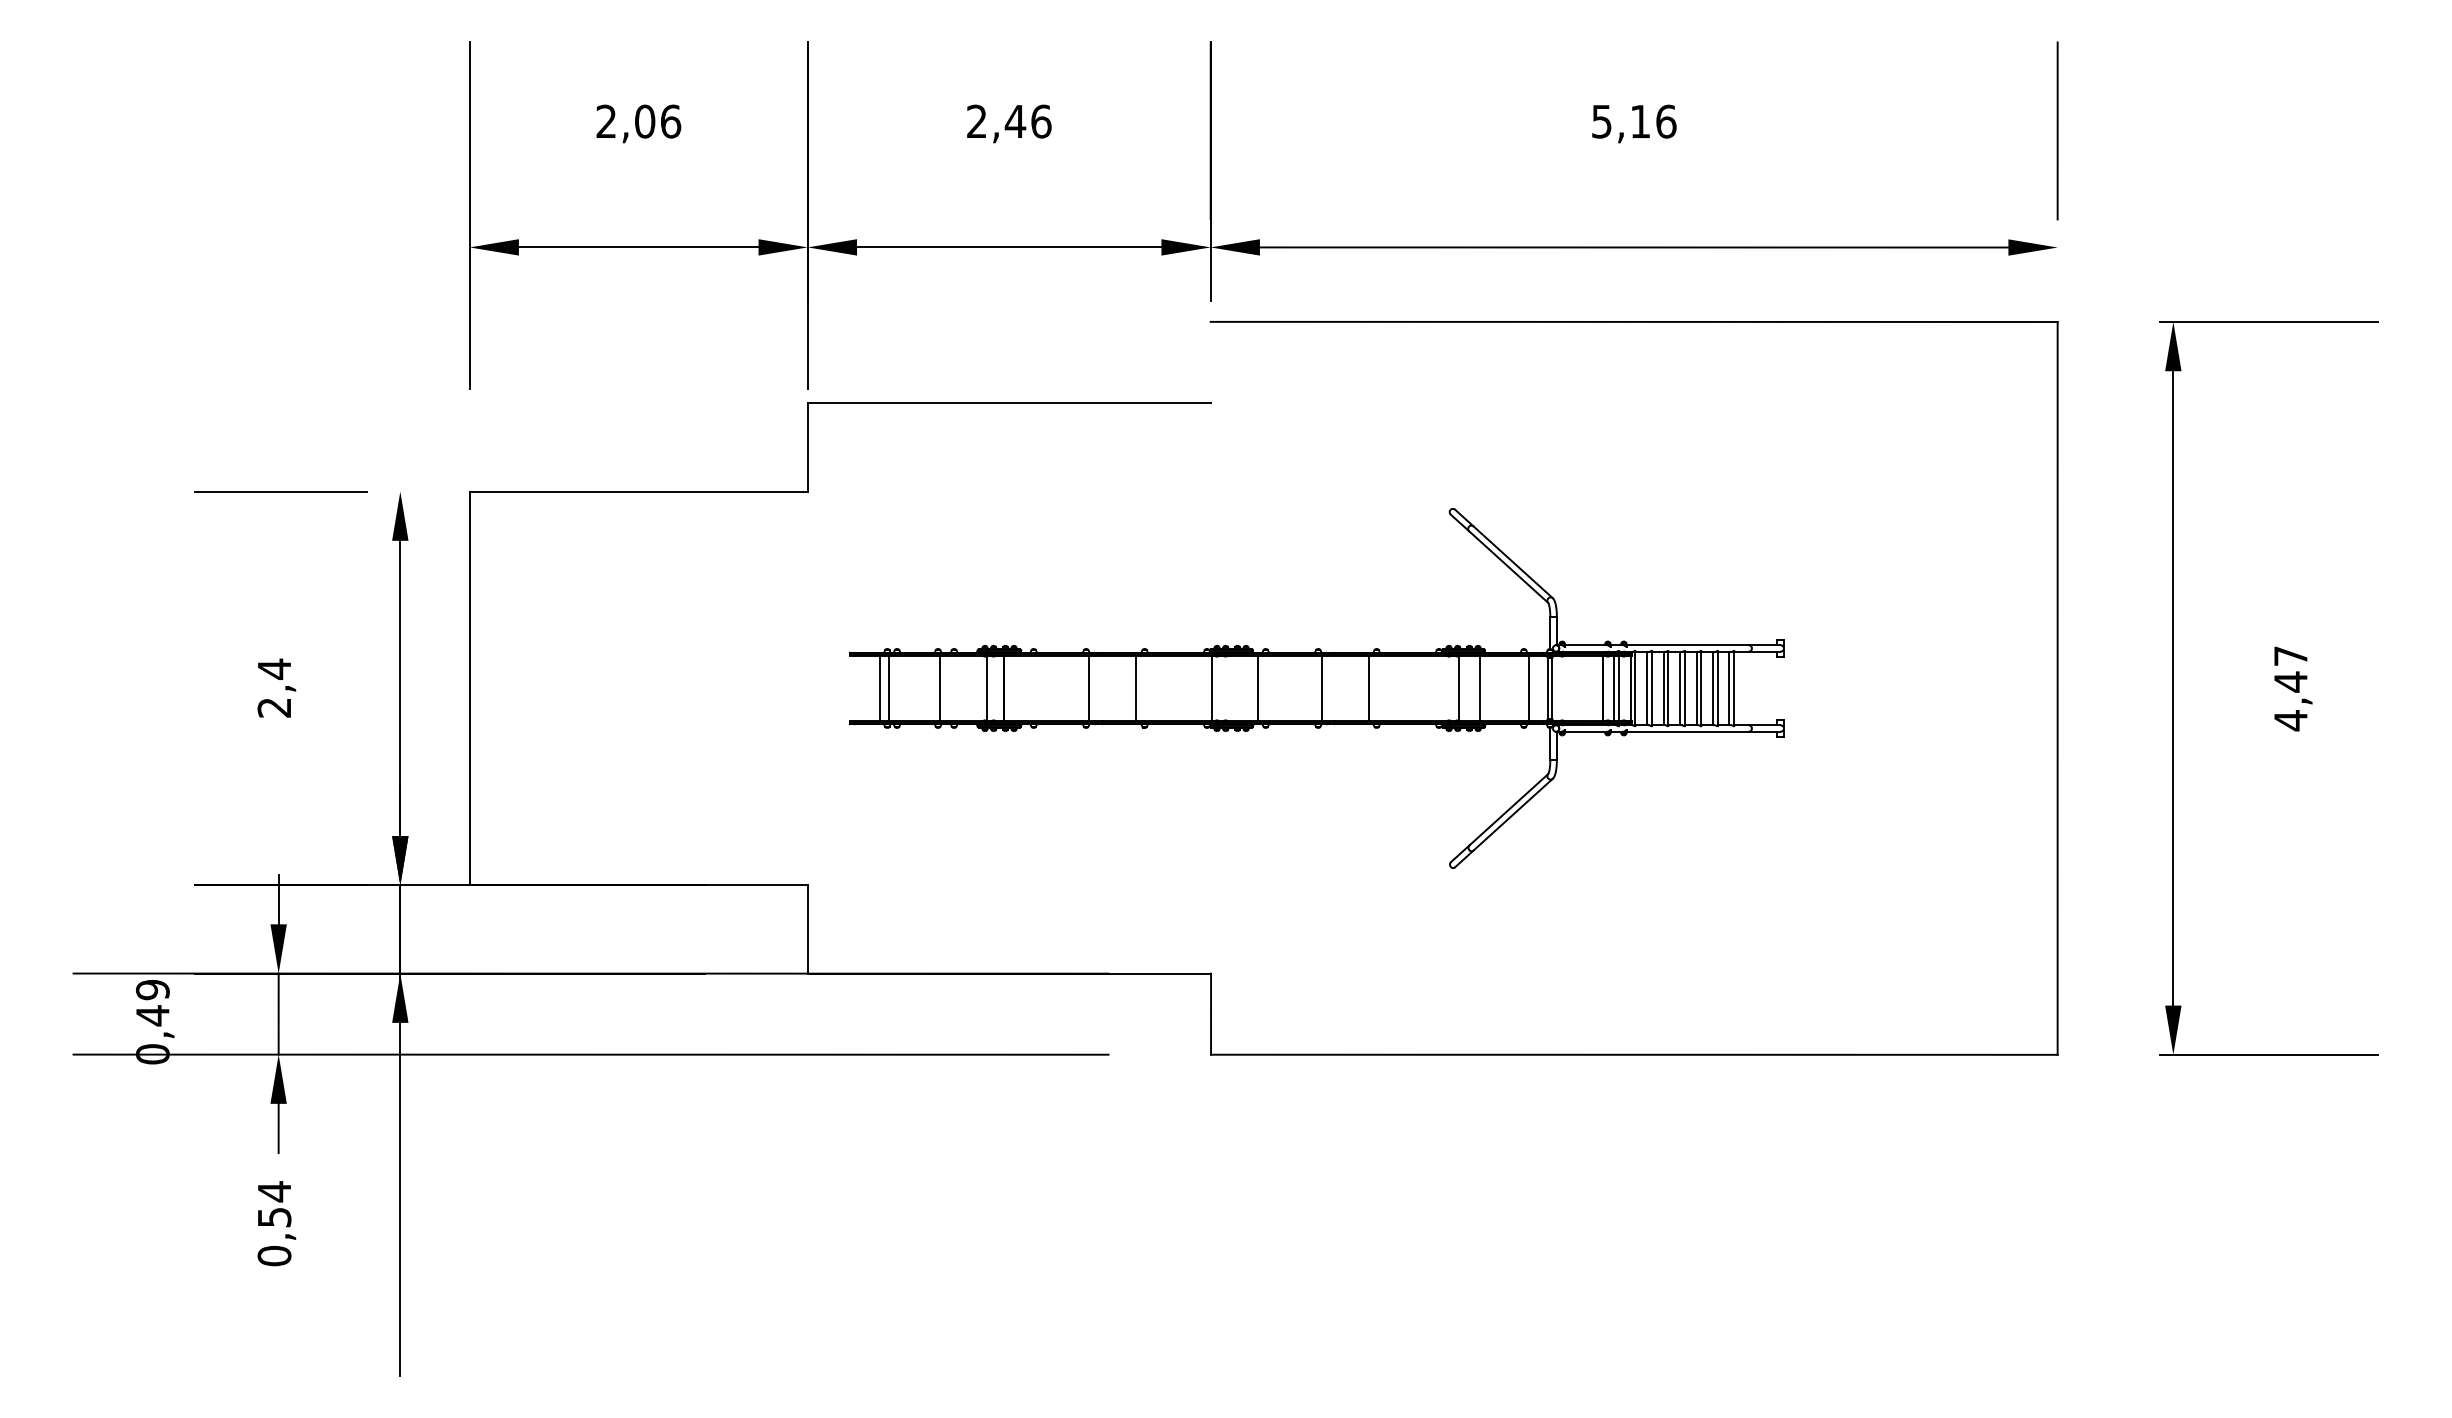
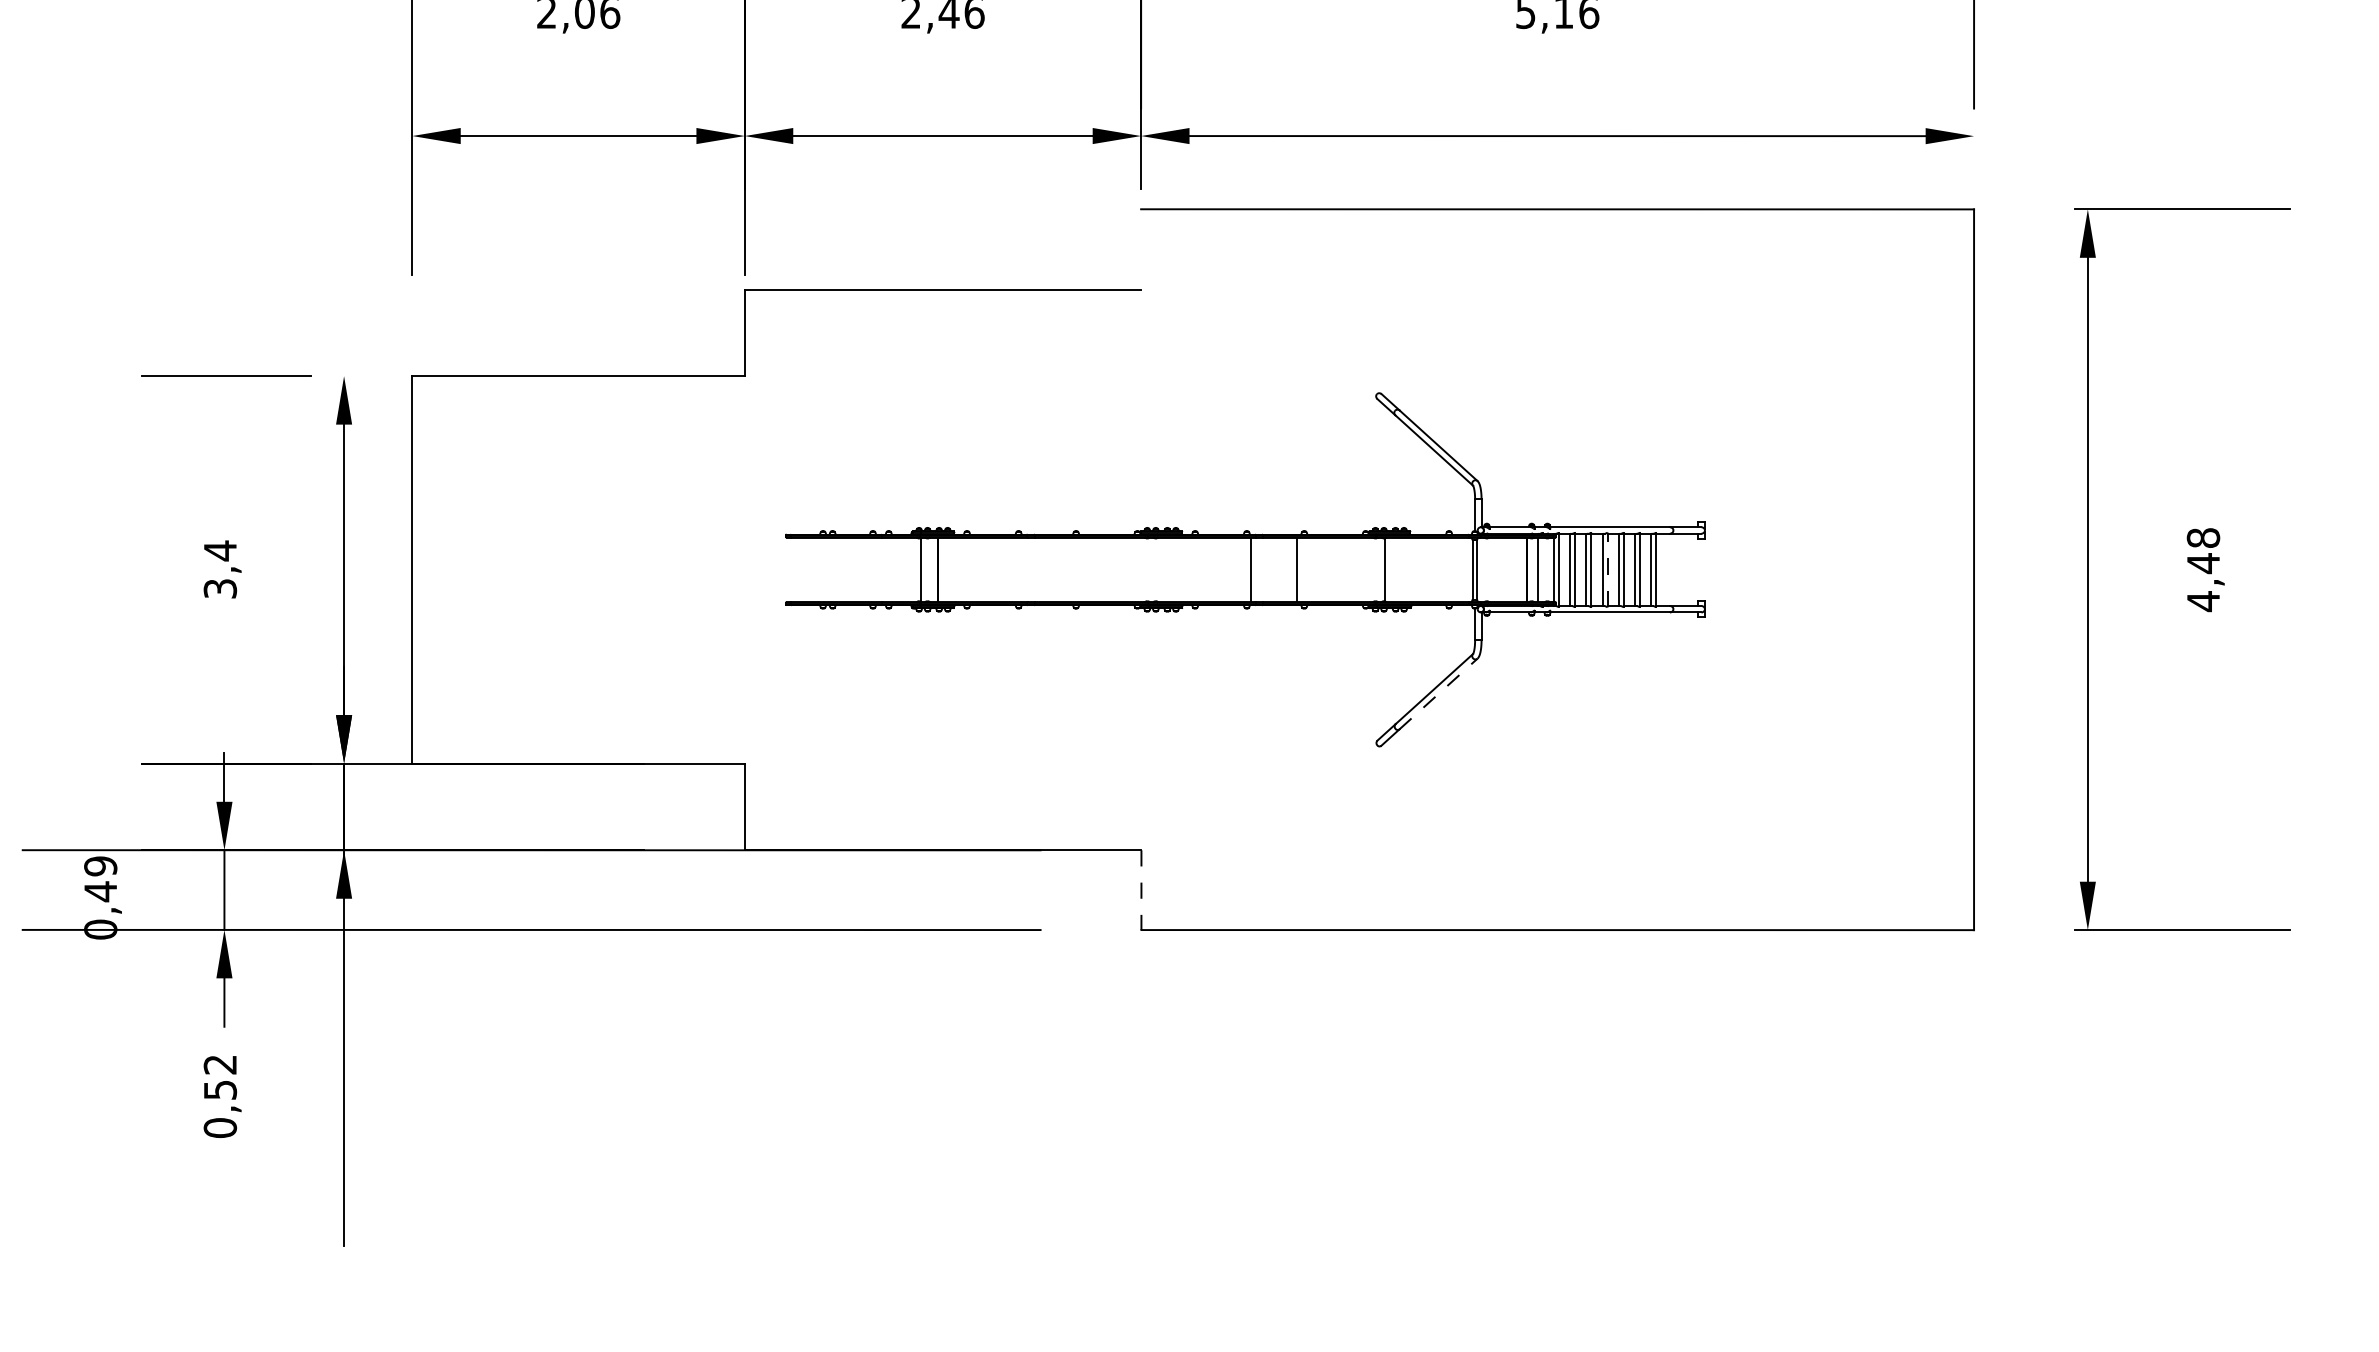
text: (2290, 656) -> (2203, 538), 4,47 -> 4,48
line: (879, 688) -> (815, 569), removed
line: (888, 688) -> (824, 569), removed
line: (939, 688) -> (874, 569), removed
line: (1089, 688) -> (1021, 569), removed
line: (1135, 688) -> (1067, 569), removed
line: (1212, 688) -> (1142, 569), removed
line: (1258, 688) -> (1188, 569), removed
line: (1479, 688) -> (1405, 569), removed
line: (1528, 688) -> (1453, 569), removed
line: (1618, 688) -> (1542, 569), removed
line: (1684, 688) -> (1607, 569), solid -> dashed
text: (274, 707) -> (220, 588), 2,4 -> 3,4
line: (1513, 814) -> (1438, 693), solid -> dashed
line: (1211, 1014) -> (1141, 890), solid -> dashed
text: (273, 1191) -> (219, 1064), 0,54 -> 0,52

